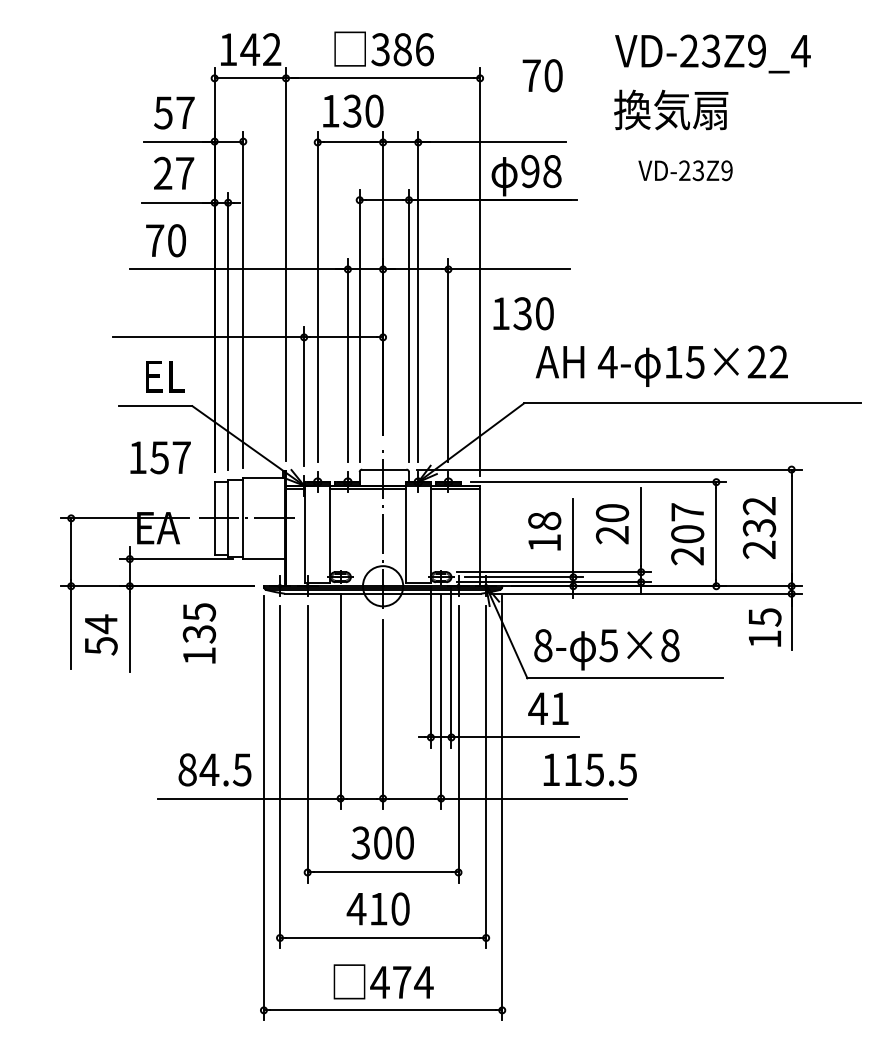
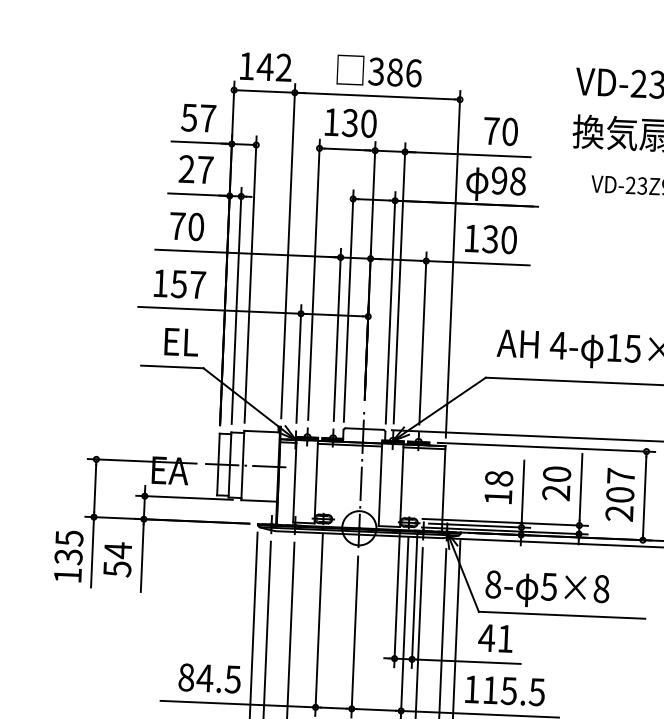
text: (542, 75) -> (500, 131), moved
text: (523, 313) -> (491, 239), moved
text: (160, 457) -> (179, 284), moved
text: (199, 633) -> (68, 556), moved
text: (589, 769) -> (504, 690), moved

